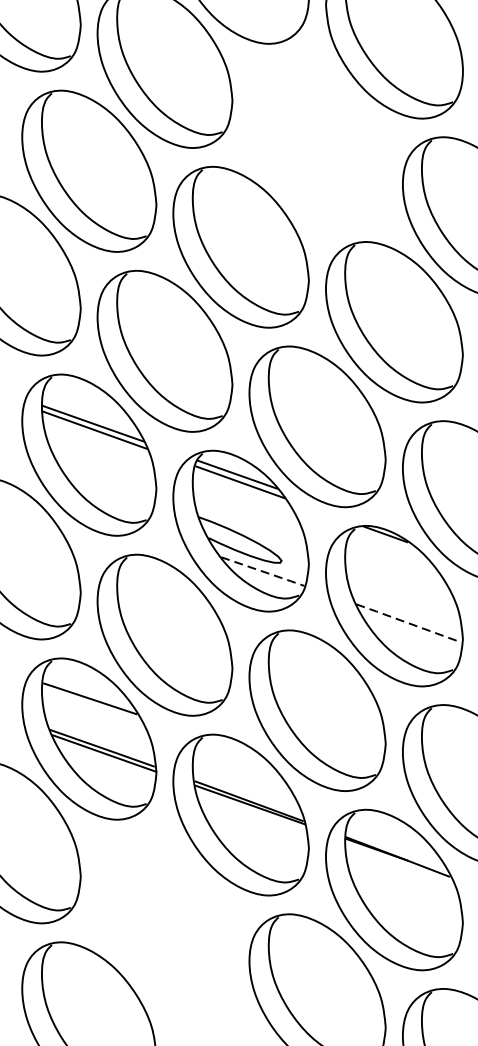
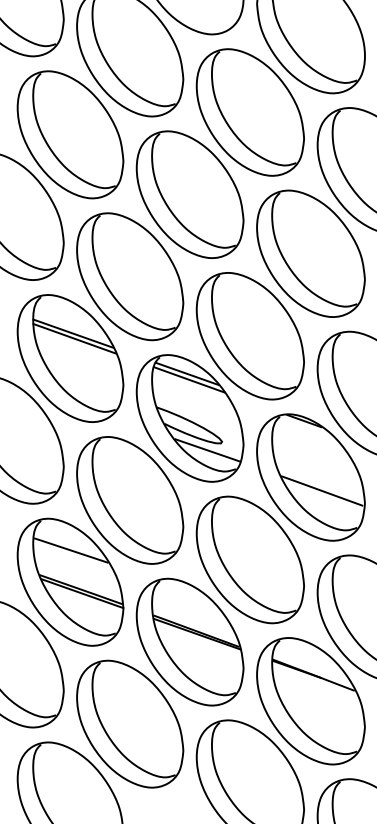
part: (316, 142) -> (249, 112), added
line: (263, 571) -> (207, 450), dashed -> solid
line: (409, 622) -> (322, 490), dashed -> solid
part: (165, 918) -> (130, 723), added

